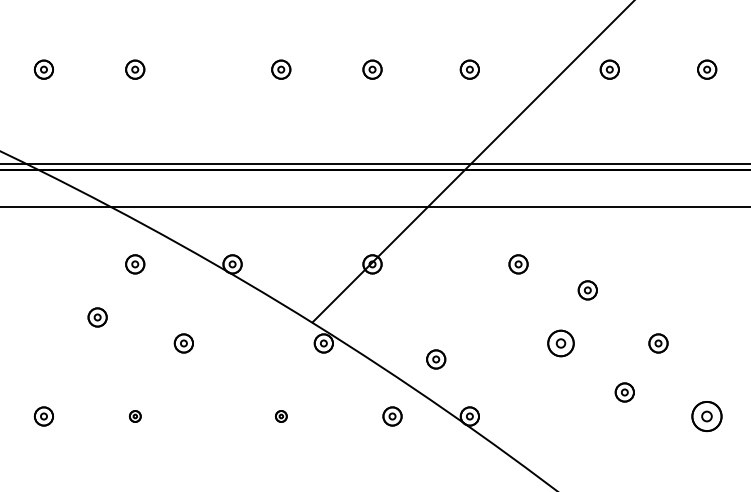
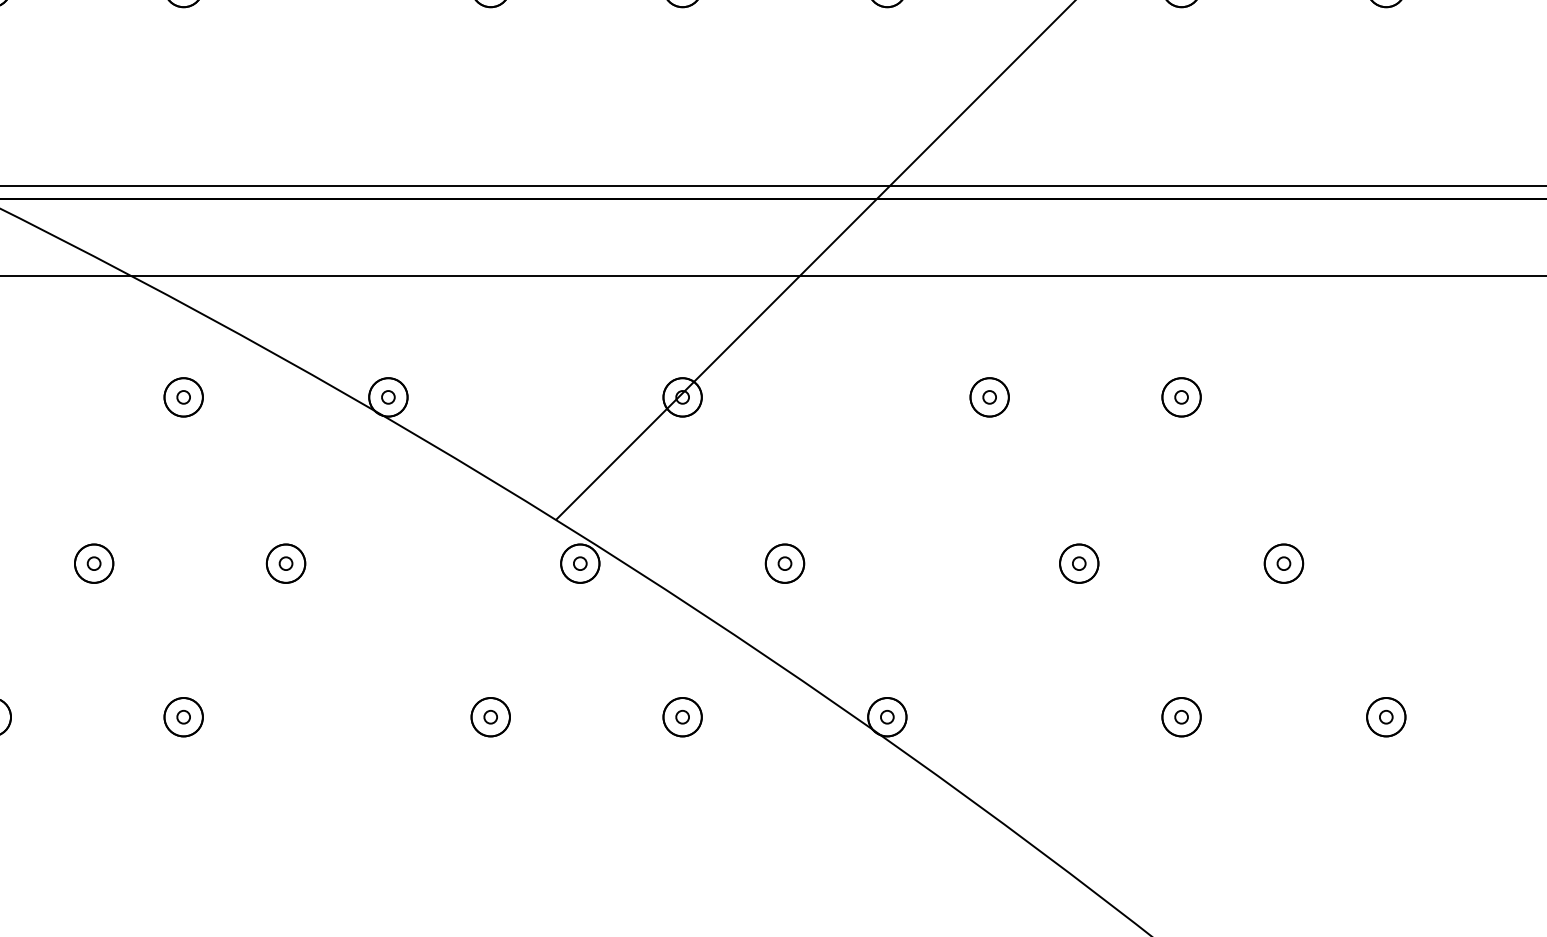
part: (587, 290) -> (1180, 397), moved
part: (97, 317) -> (93, 563), moved
part: (561, 343) -> (1079, 563), size x0.71
part: (436, 359) -> (785, 563), moved
part: (624, 392) -> (1180, 717), moved
part: (135, 416) -> (184, 717), size x1.67
part: (281, 416) -> (491, 717), size x1.67
part: (392, 416) -> (682, 717), moved
part: (707, 416) -> (1386, 717), size x0.62

